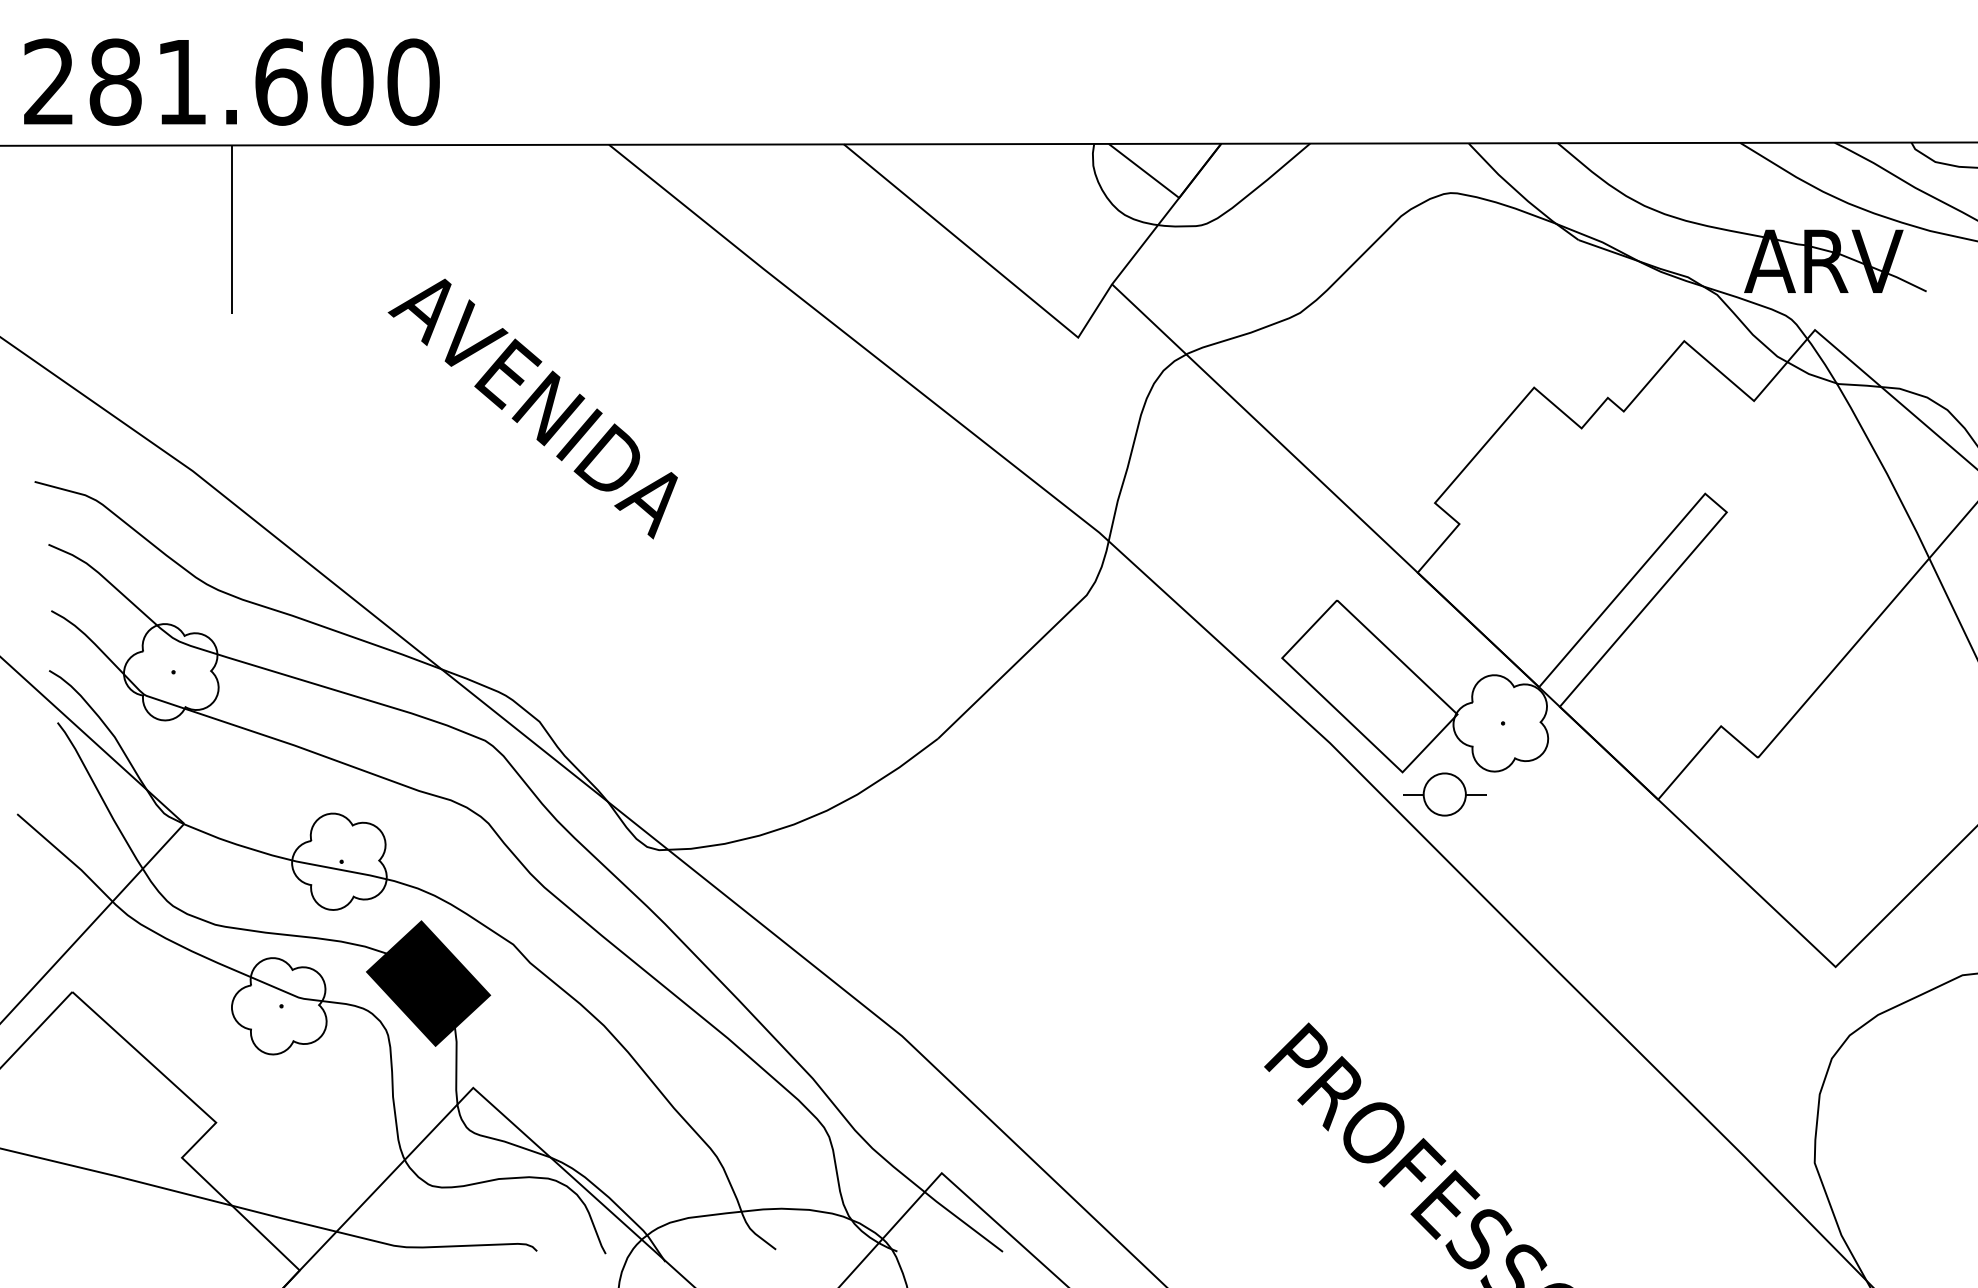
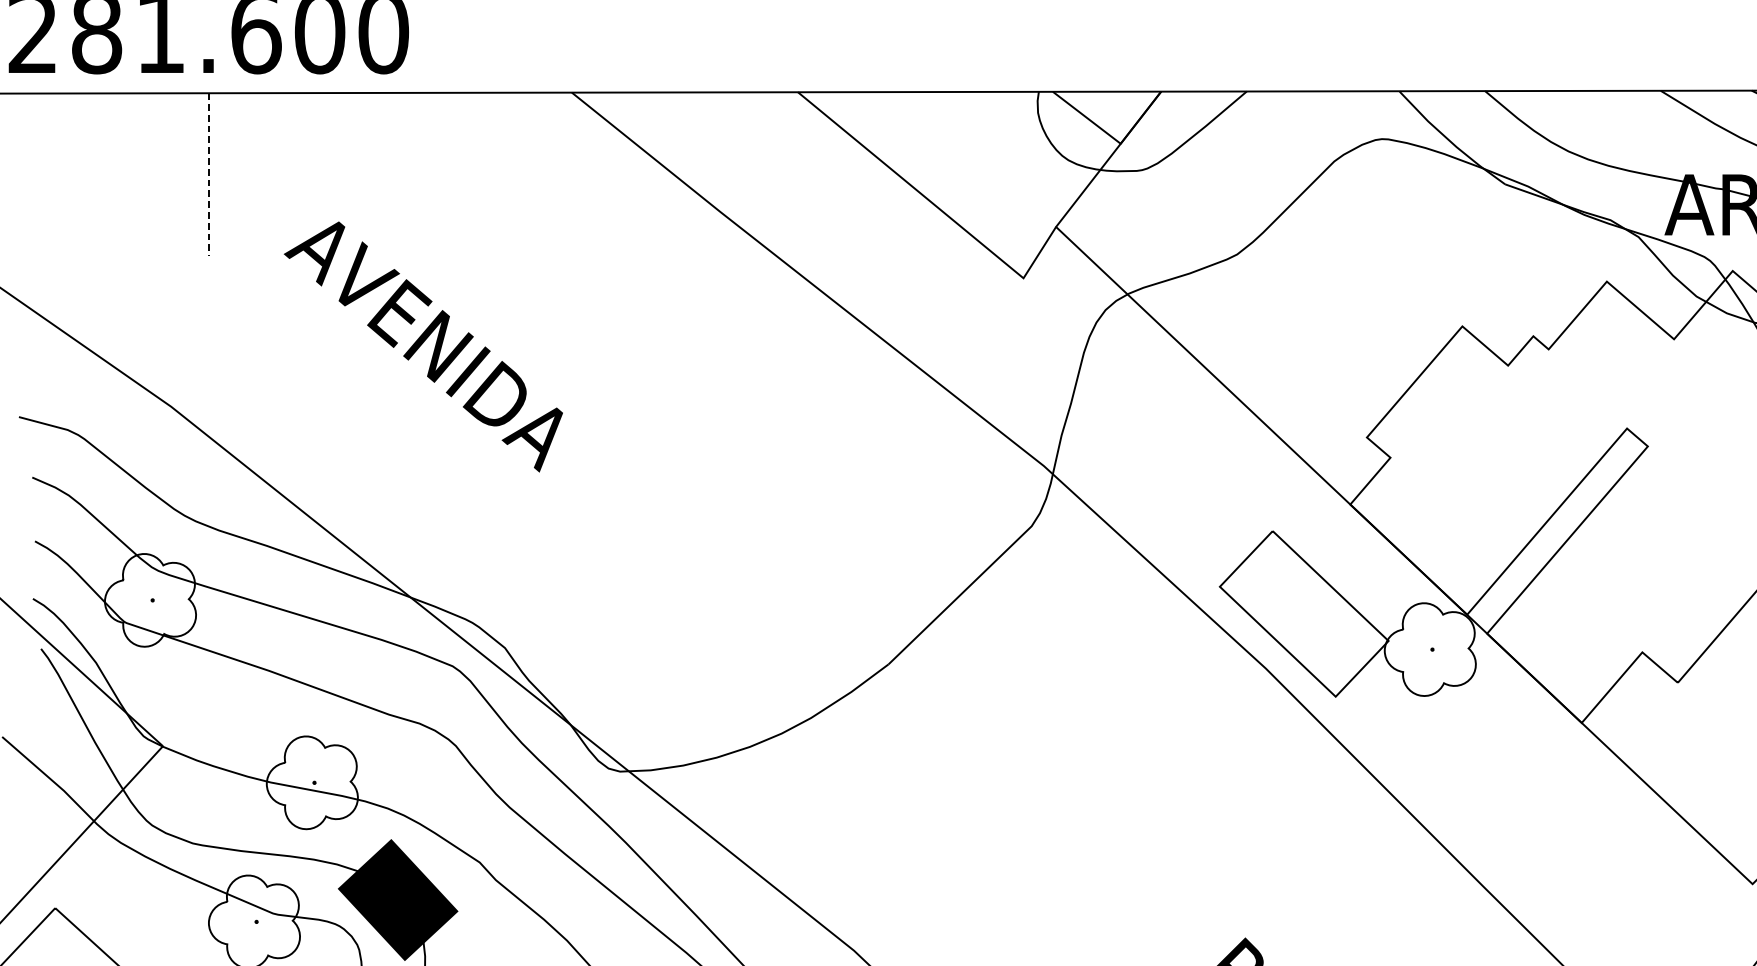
line: (231, 230) -> (208, 175), solid -> dashed
text: (532, 408) -> (423, 346), moved
part: (1444, 794) -> (1376, 718), removed

